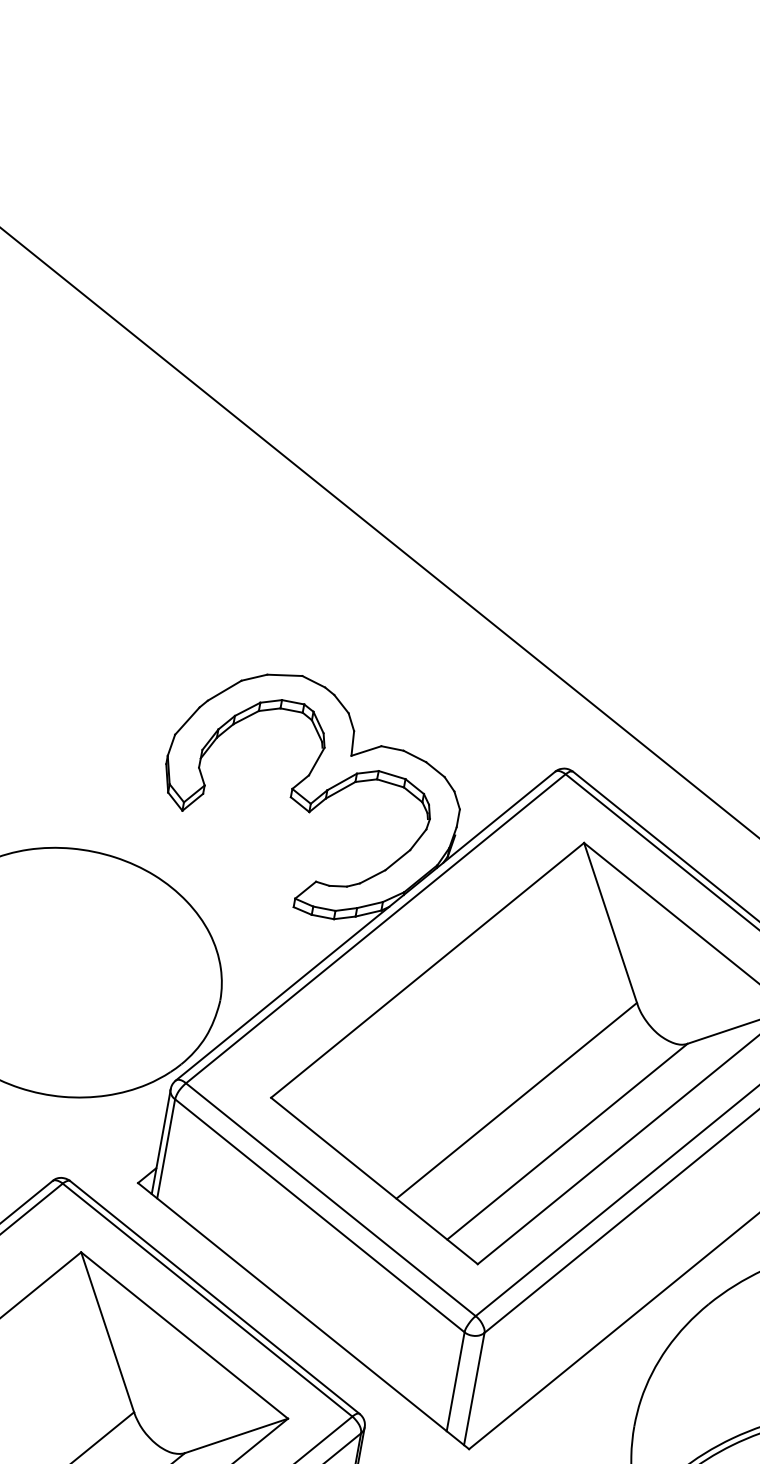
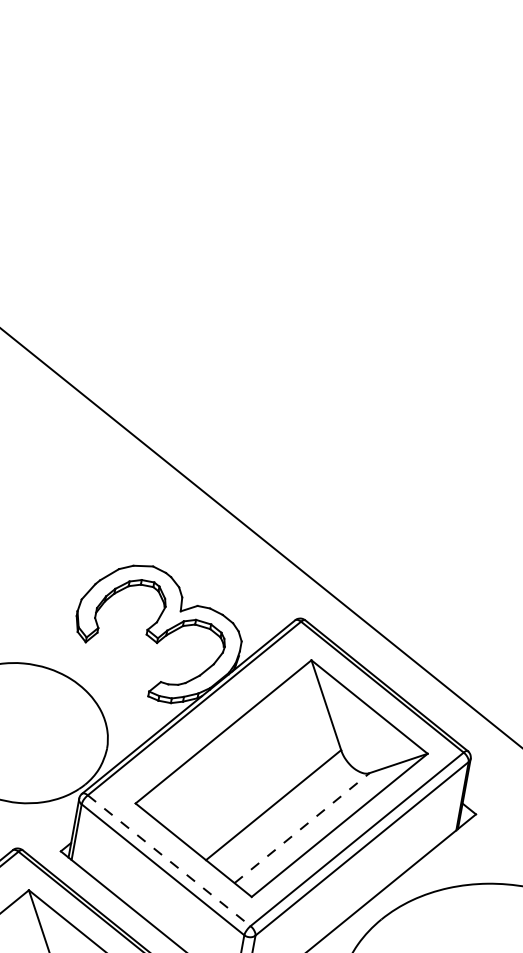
line: (568, 1140) -> (302, 827), solid -> dashed
line: (331, 1201) -> (169, 861), solid -> dashed

